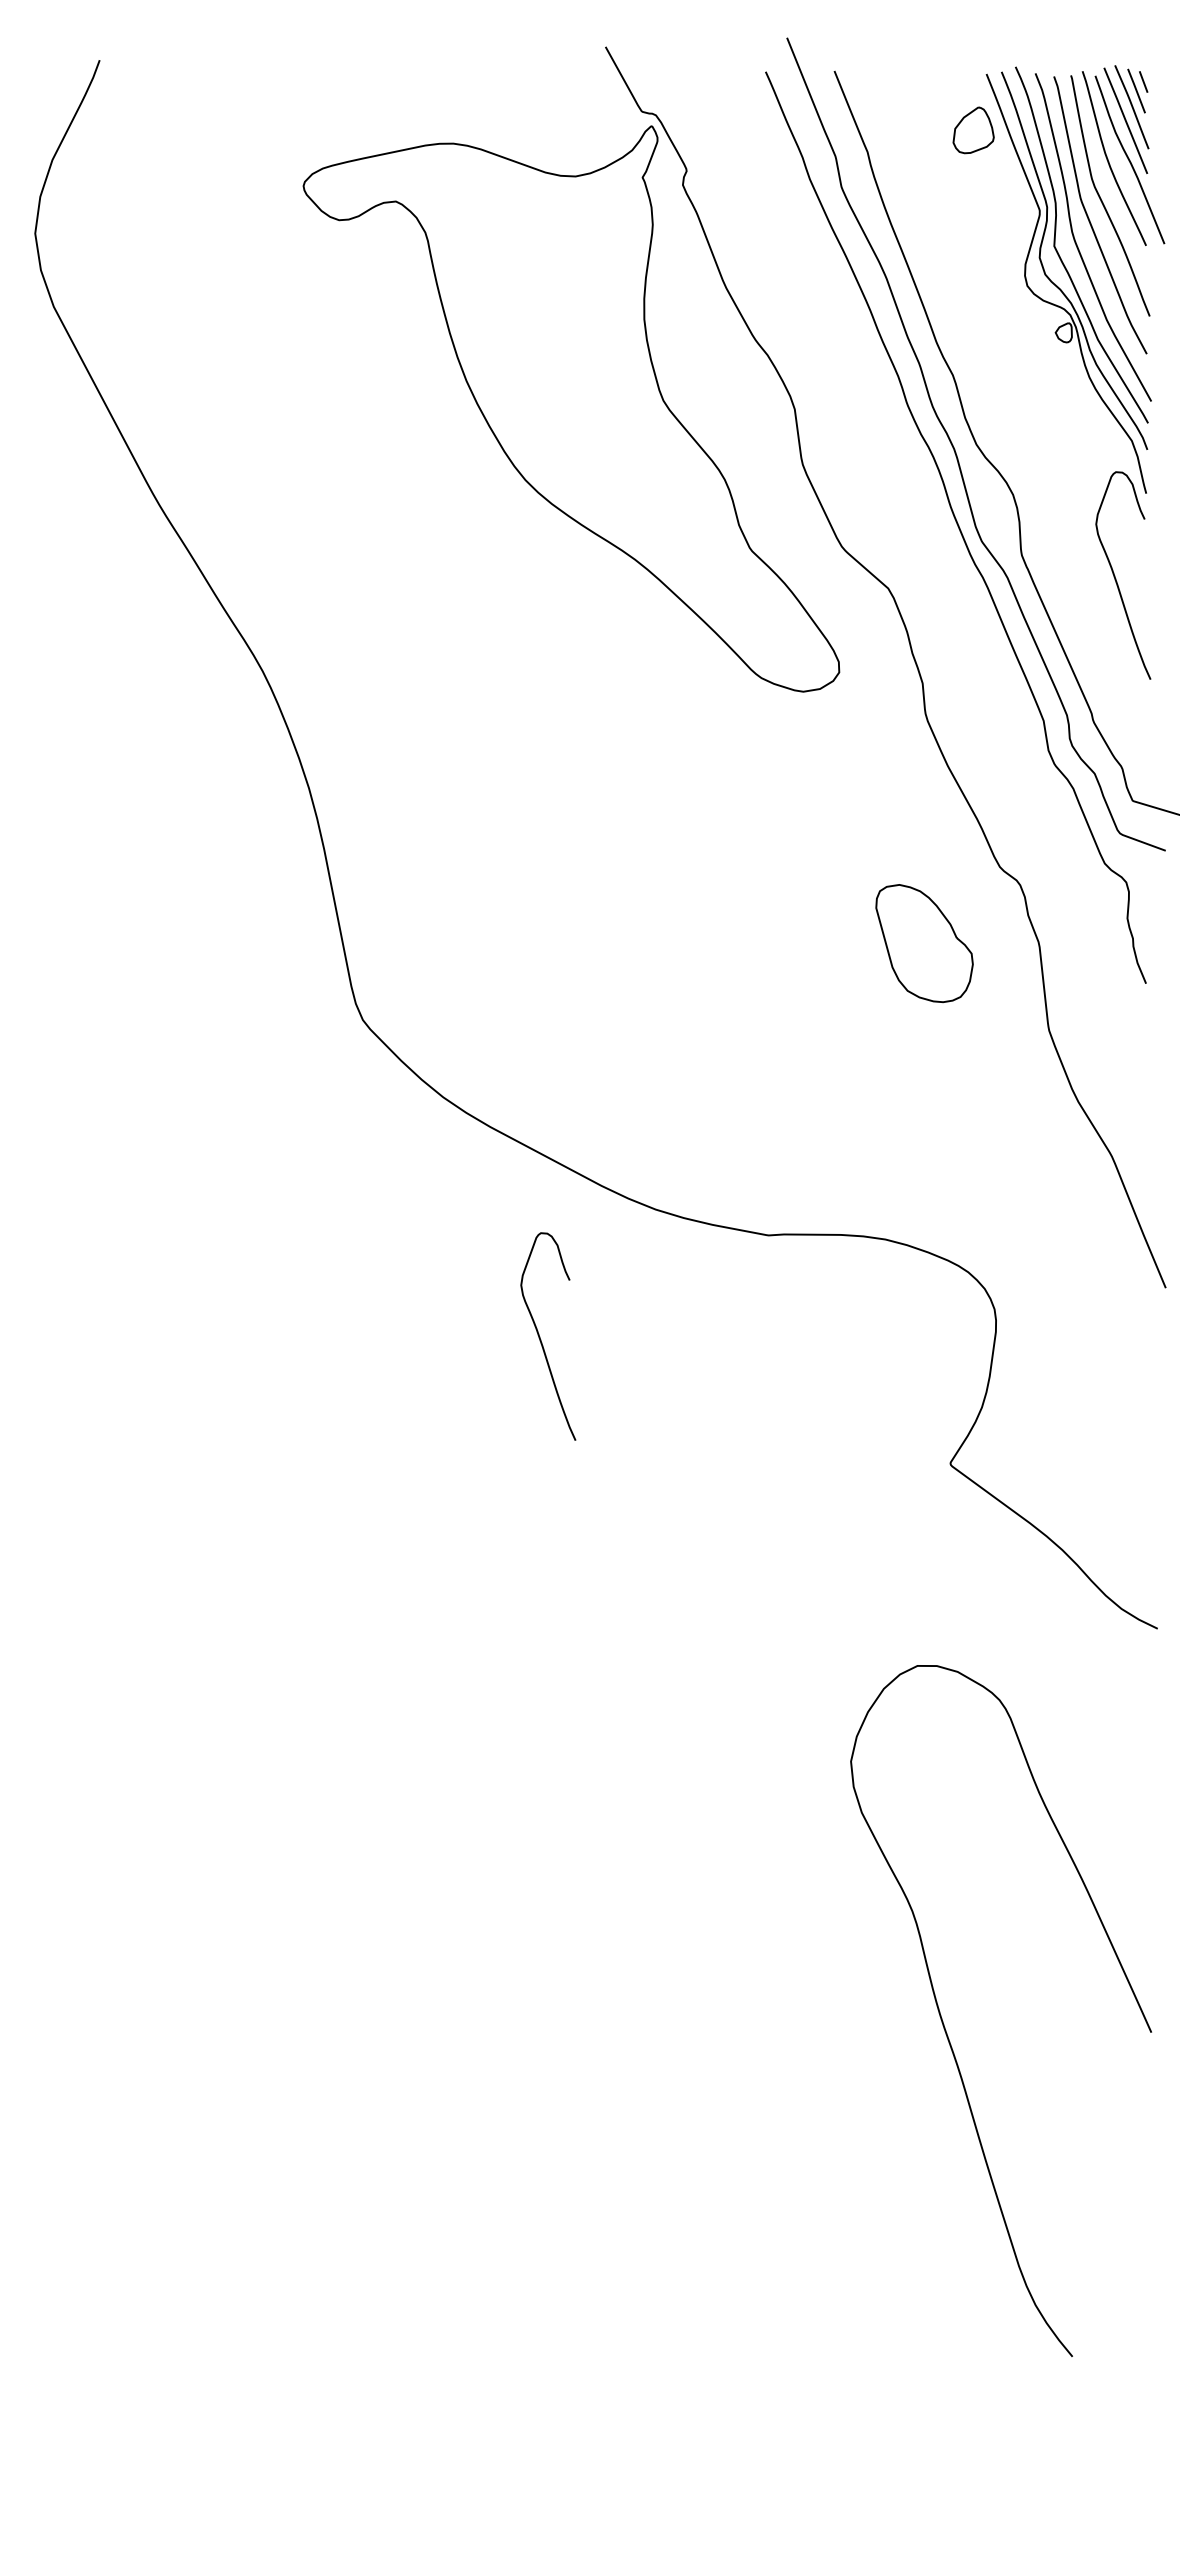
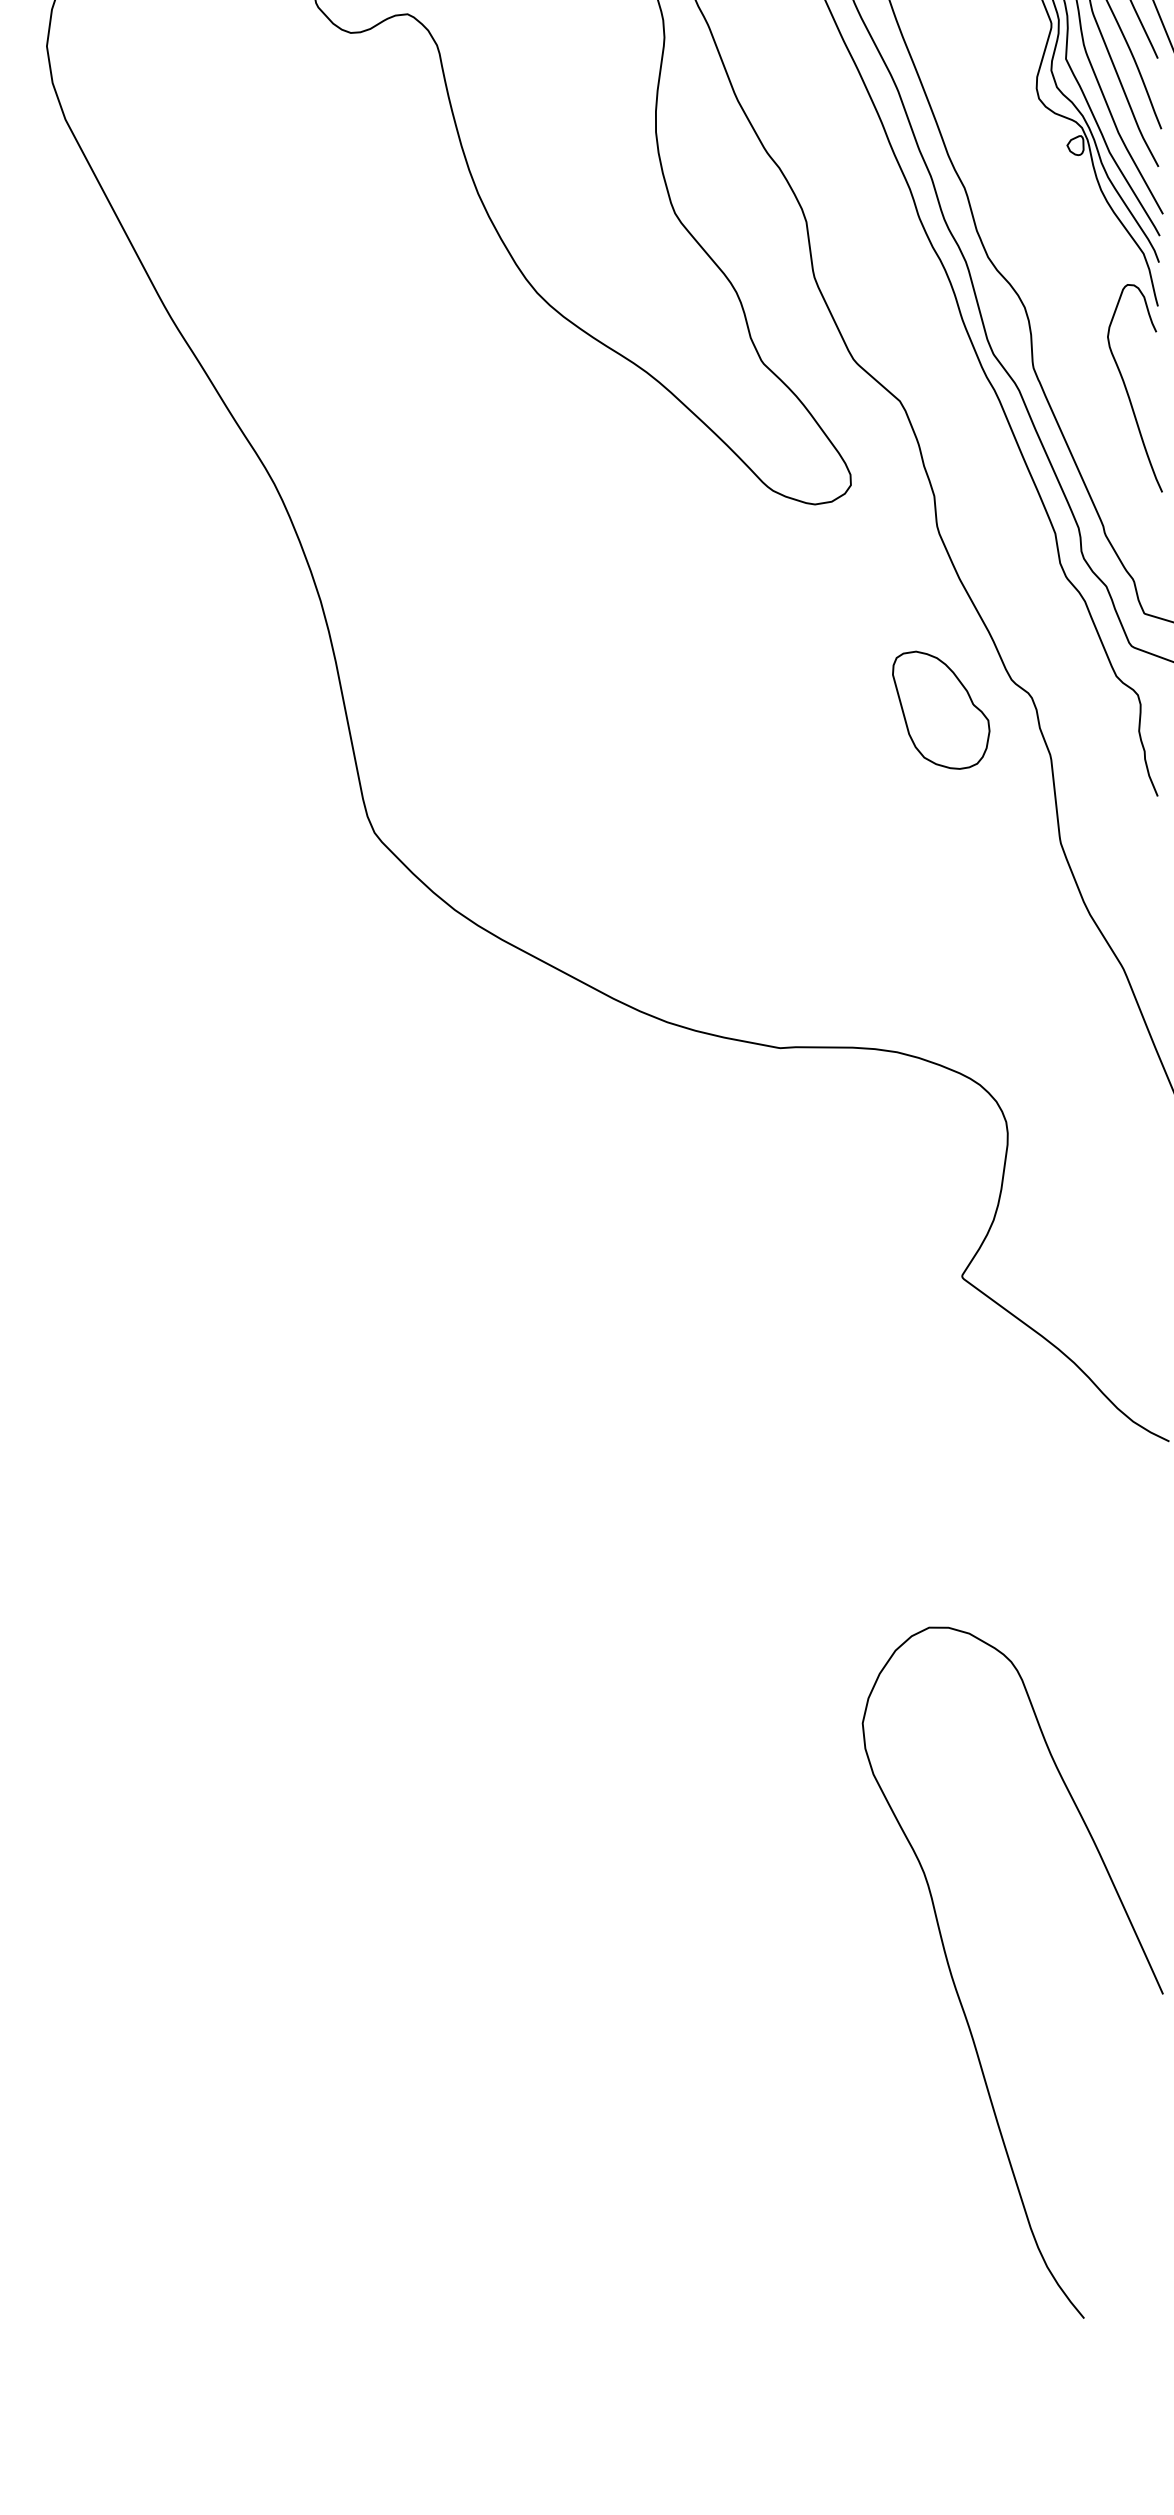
part: (924, 943) -> (941, 710), moved
curve: (541, 1339) -> (553, 1152), removed
curve: (946, 2030) -> (958, 1992), moved

